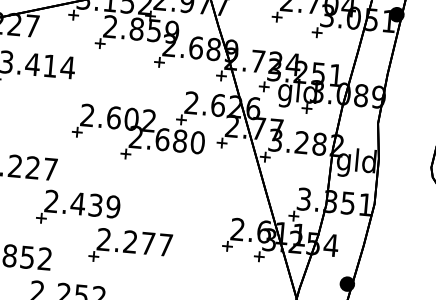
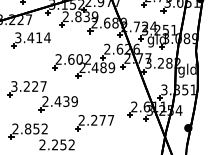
text: (153, 30) -> (86, 16), 2.859 -> 2.839
text: (178, 140) -> (102, 67), 2.680 -> 2.489
part: (130, 248) -> (94, 123), moved

